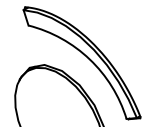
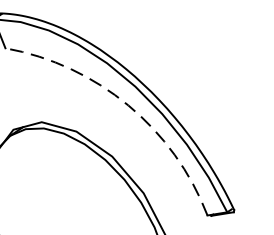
arc: (89, 59) -> (127, 105), solid -> dashed

